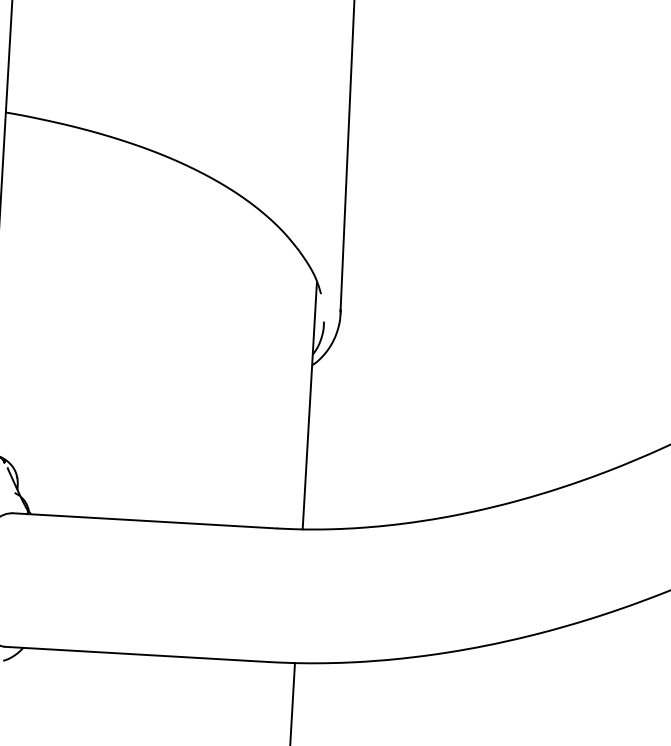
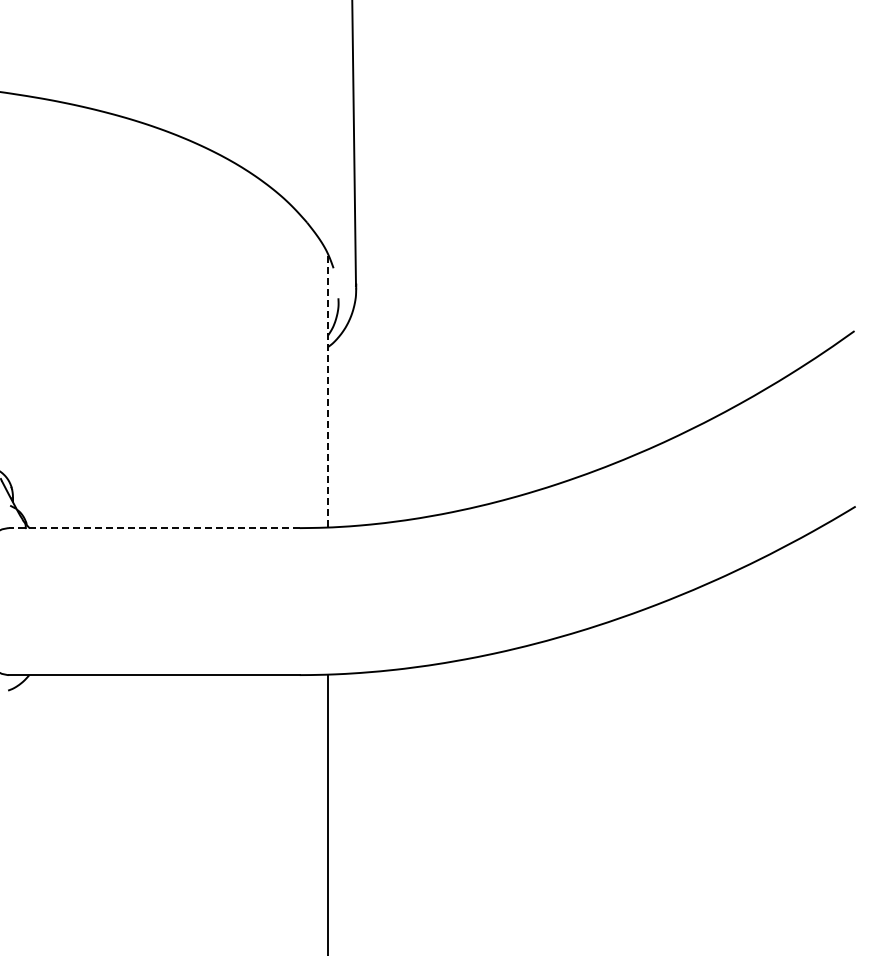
line: (310, 405) -> (328, 391), solid -> dashed
line: (144, 521) -> (154, 528), solid -> dashed

